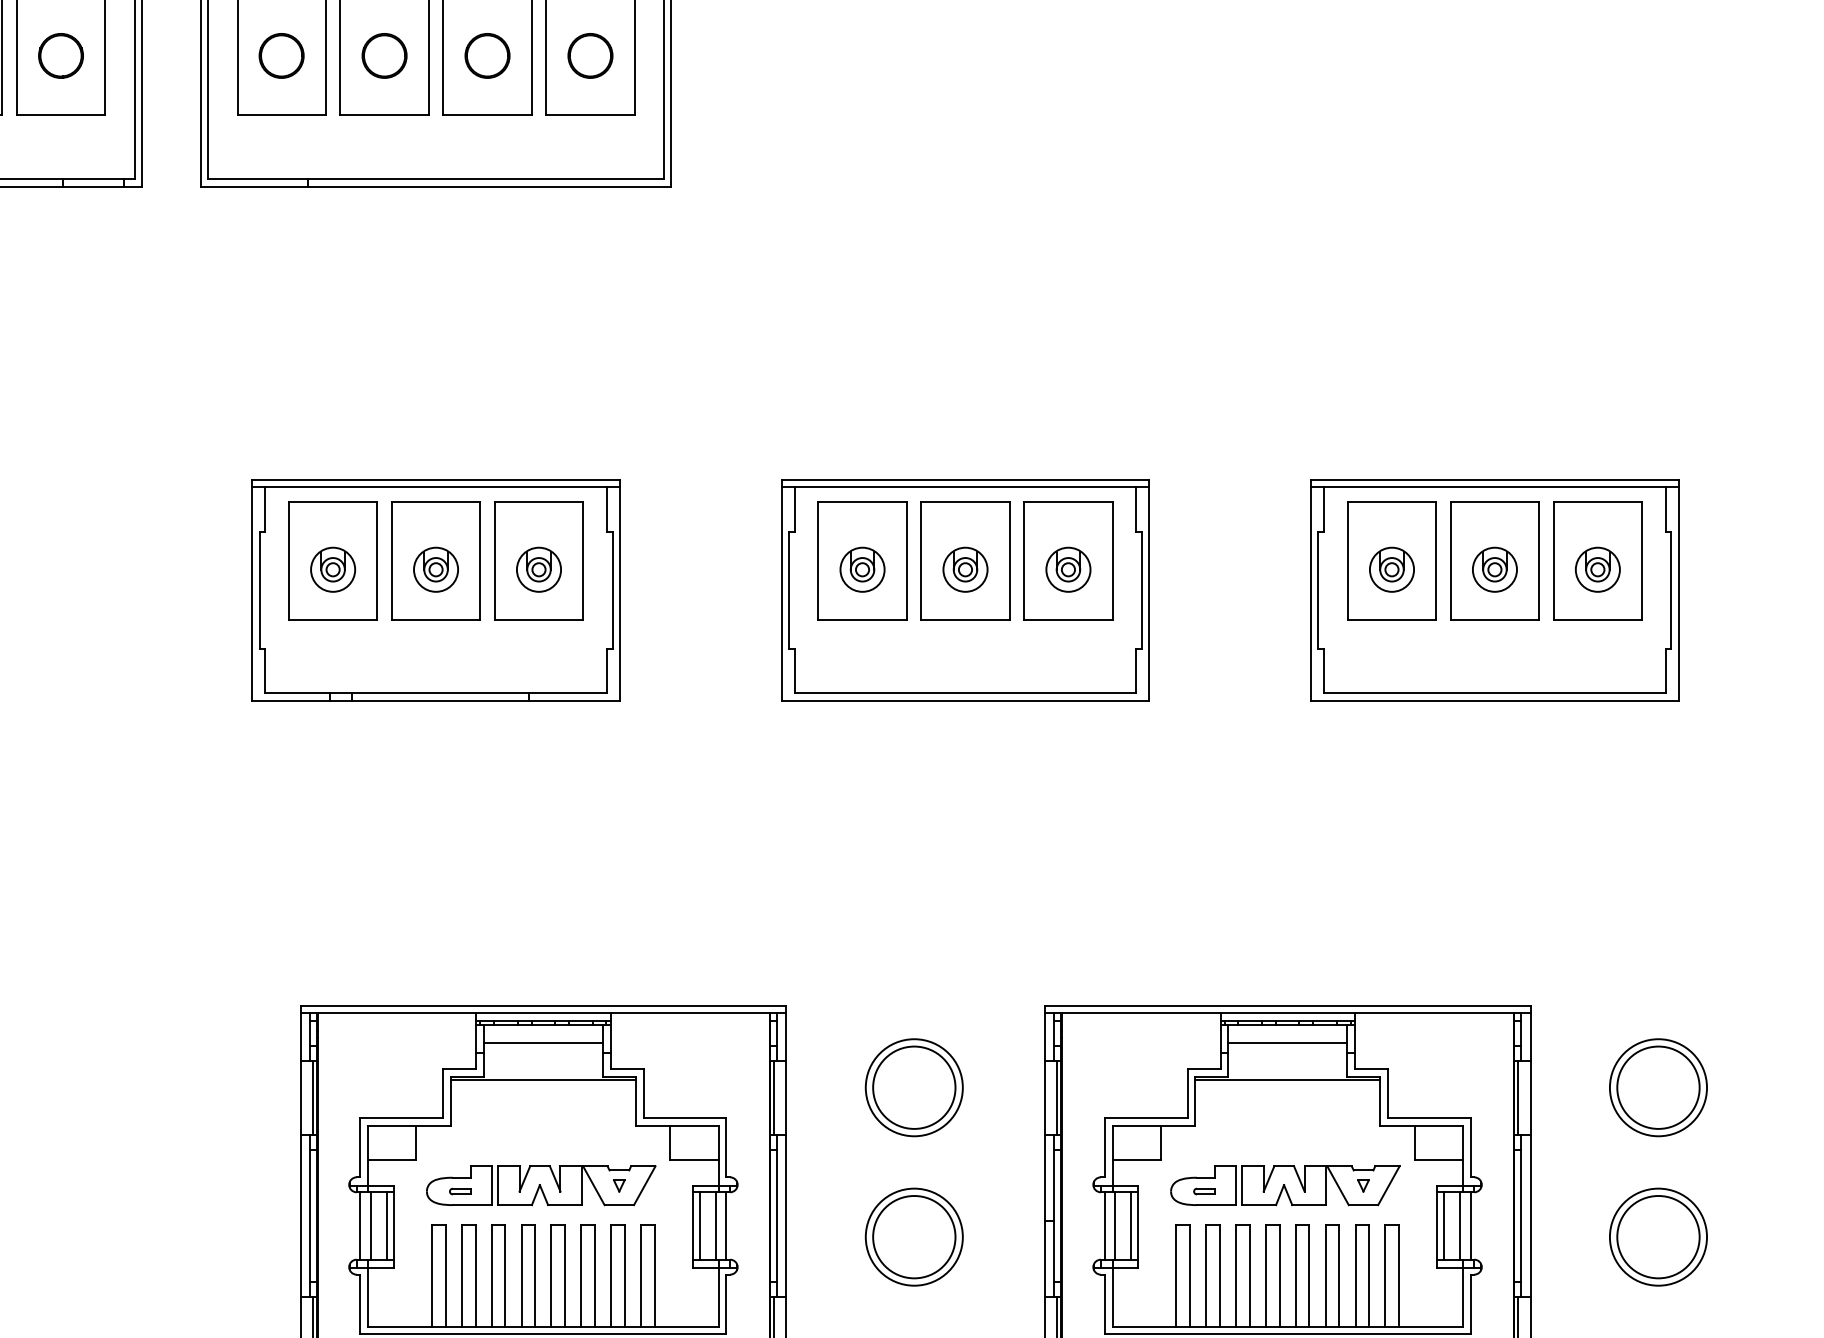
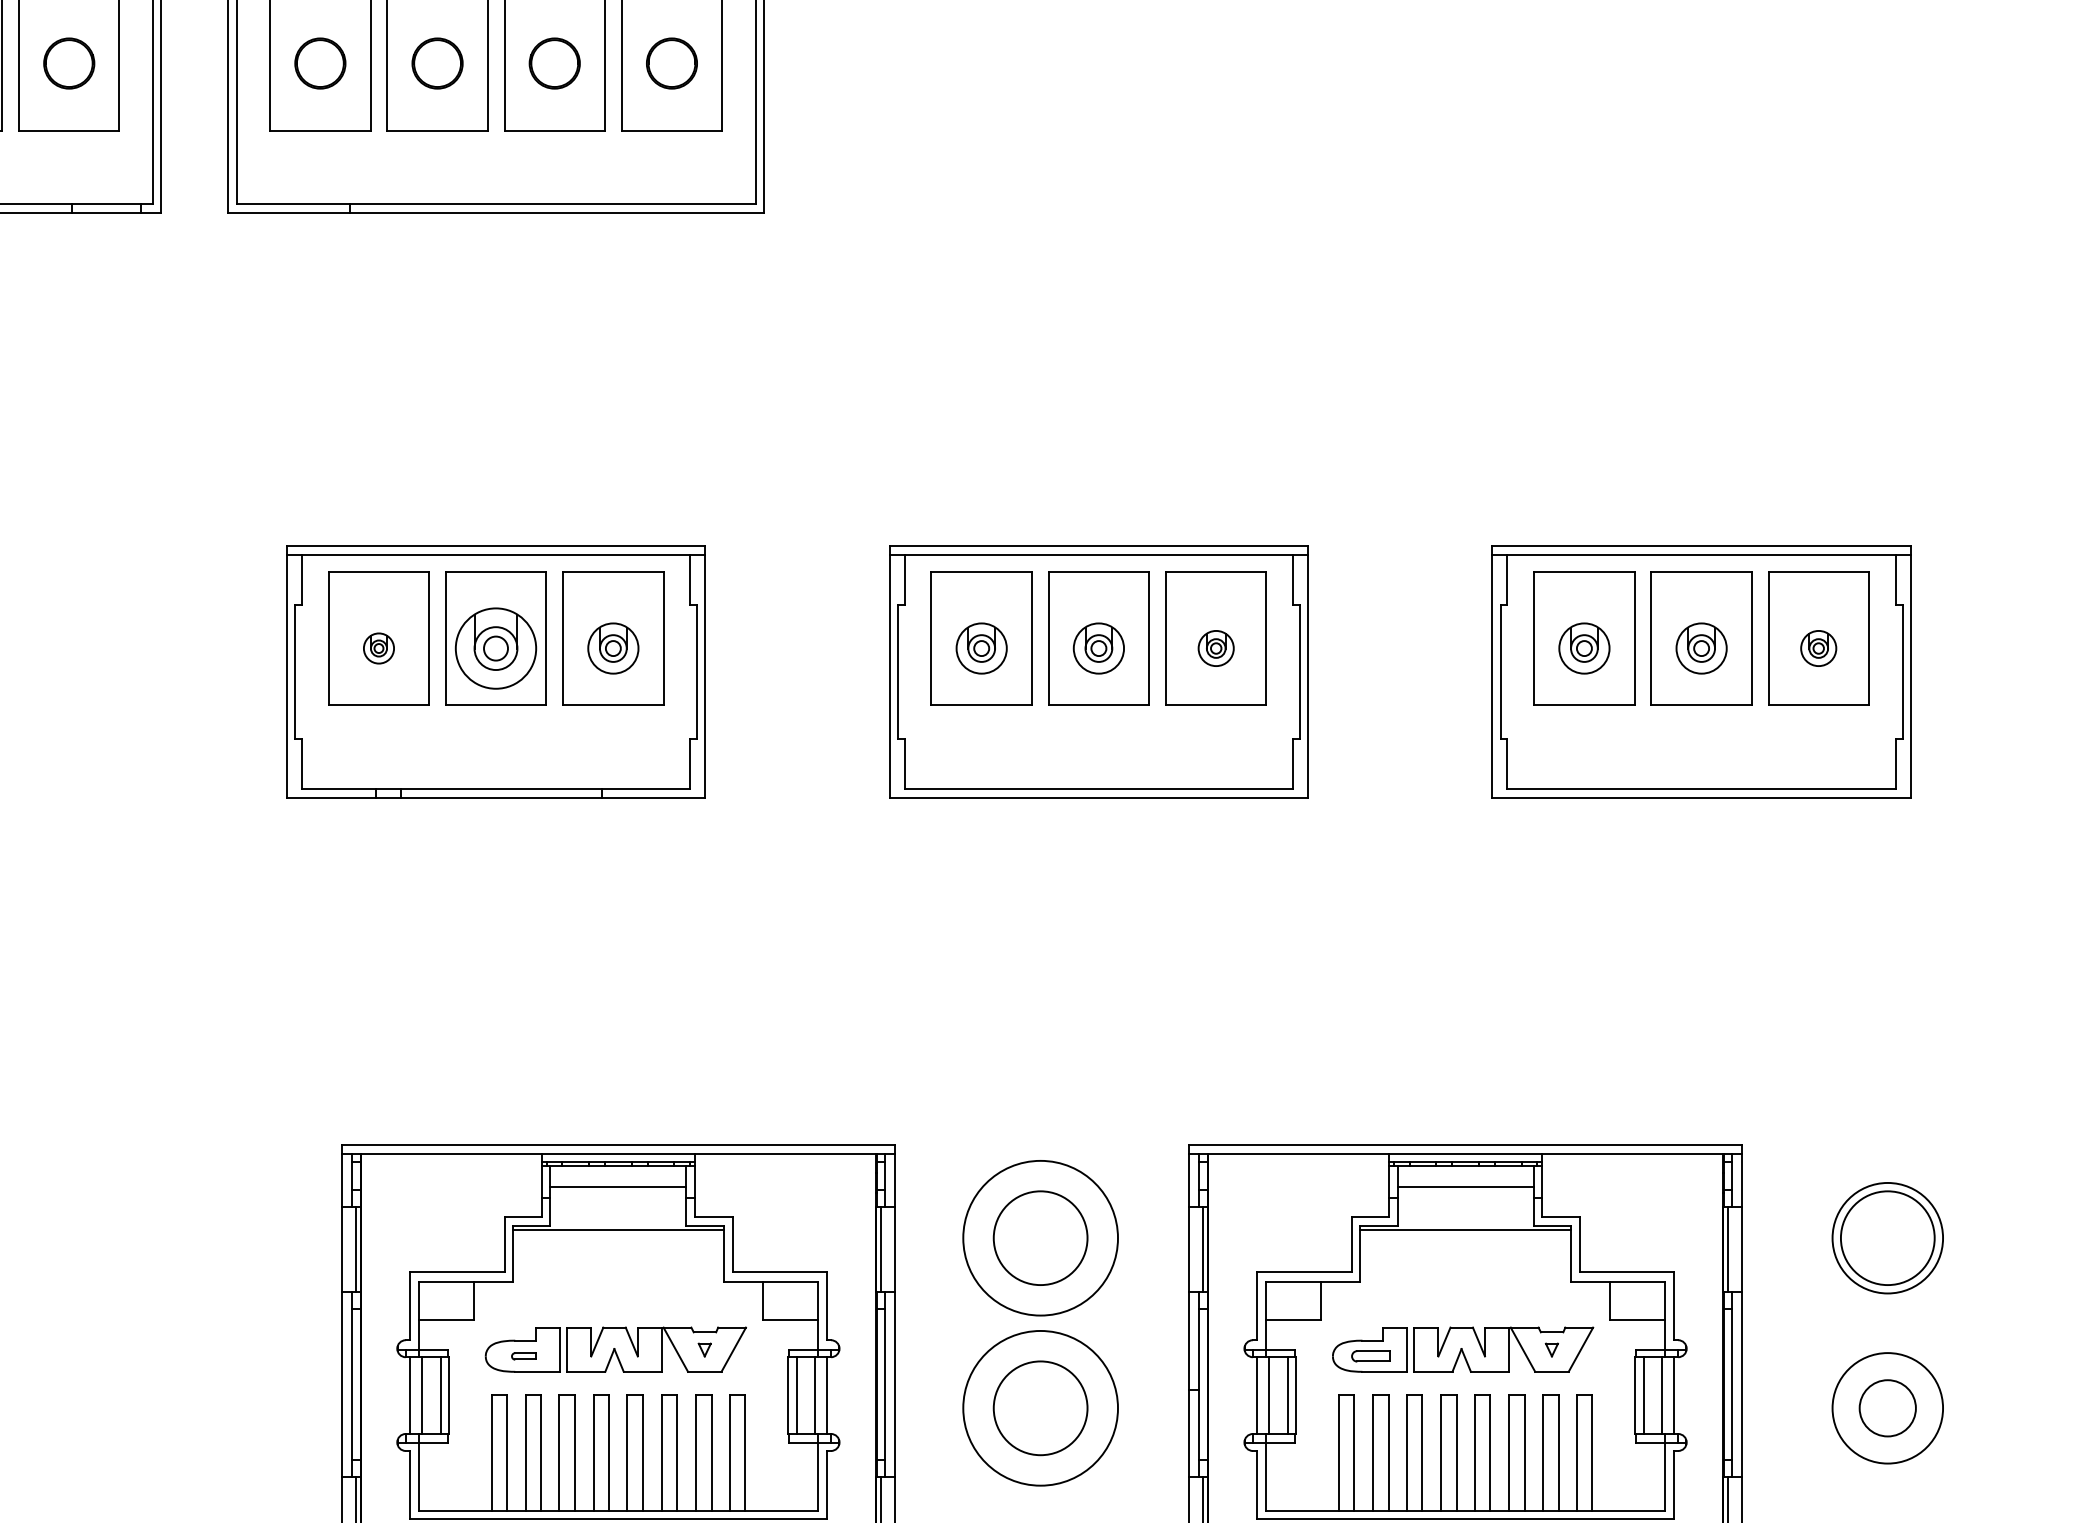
part: (332, 569) -> (378, 648), size x0.6
part: (436, 569) -> (496, 648), size x1.6
part: (1068, 569) -> (1216, 648), size x0.7
part: (1597, 569) -> (1818, 648), size x0.7
circle: (914, 1087) -> (1040, 1237), size x1.4
part: (1204, 1191) -> (1370, 1356), size x1.6
circle: (914, 1237) -> (1040, 1408), size x1.4
circle: (1658, 1237) -> (1887, 1408), size x0.6

